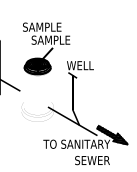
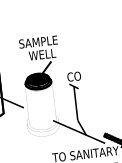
text: (50, 39) -> (47, 53), SAMPLE -> WELL
text: (80, 65) -> (80, 75), WELL -> CO

